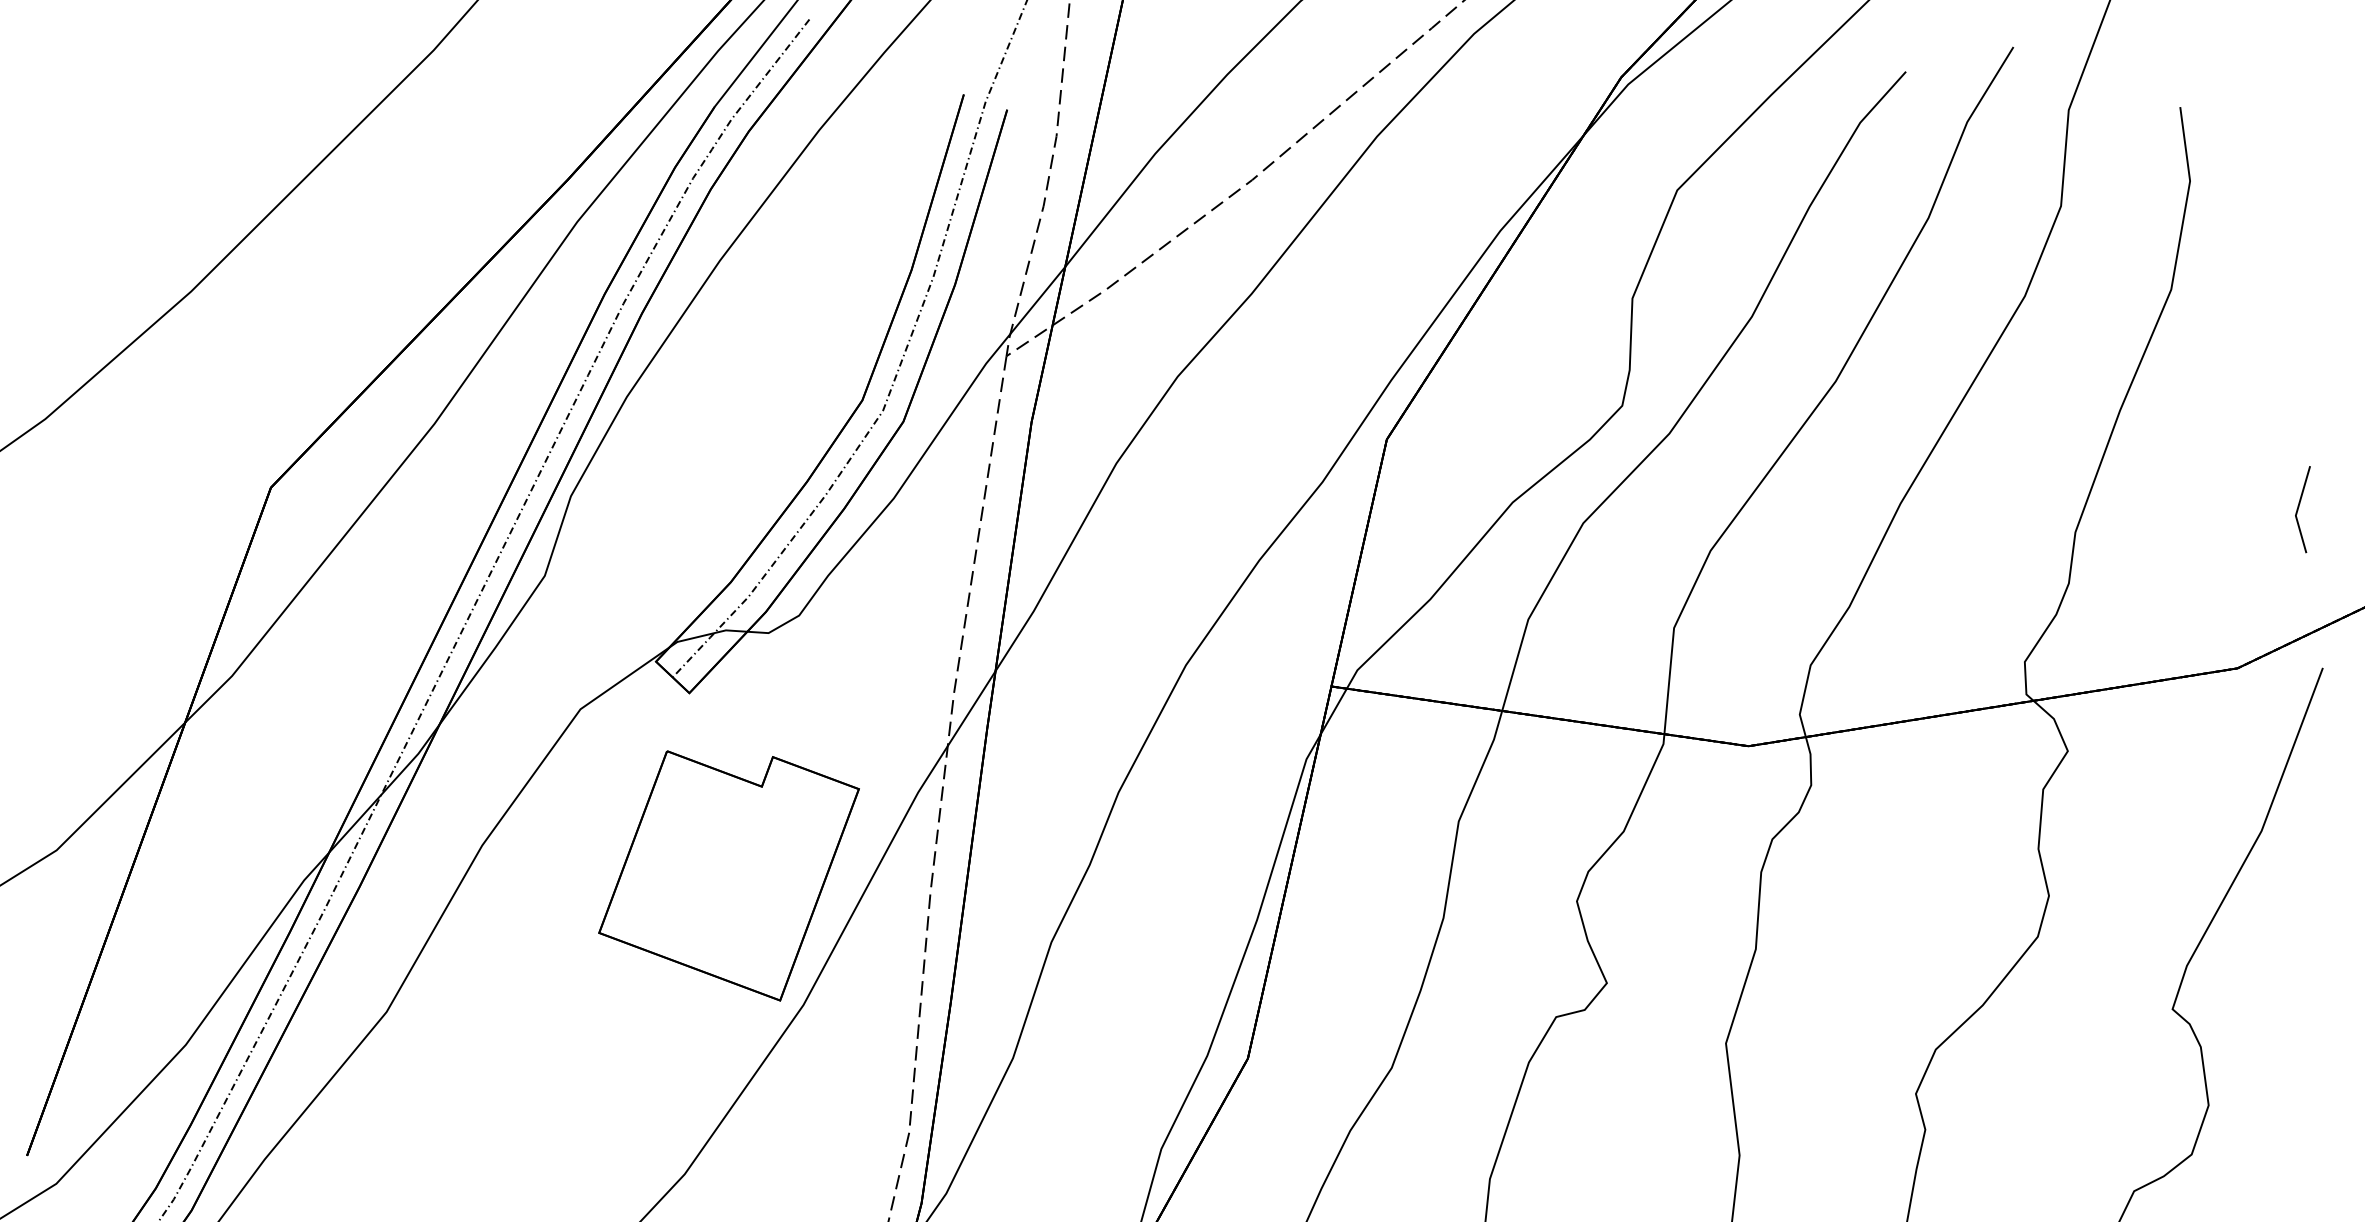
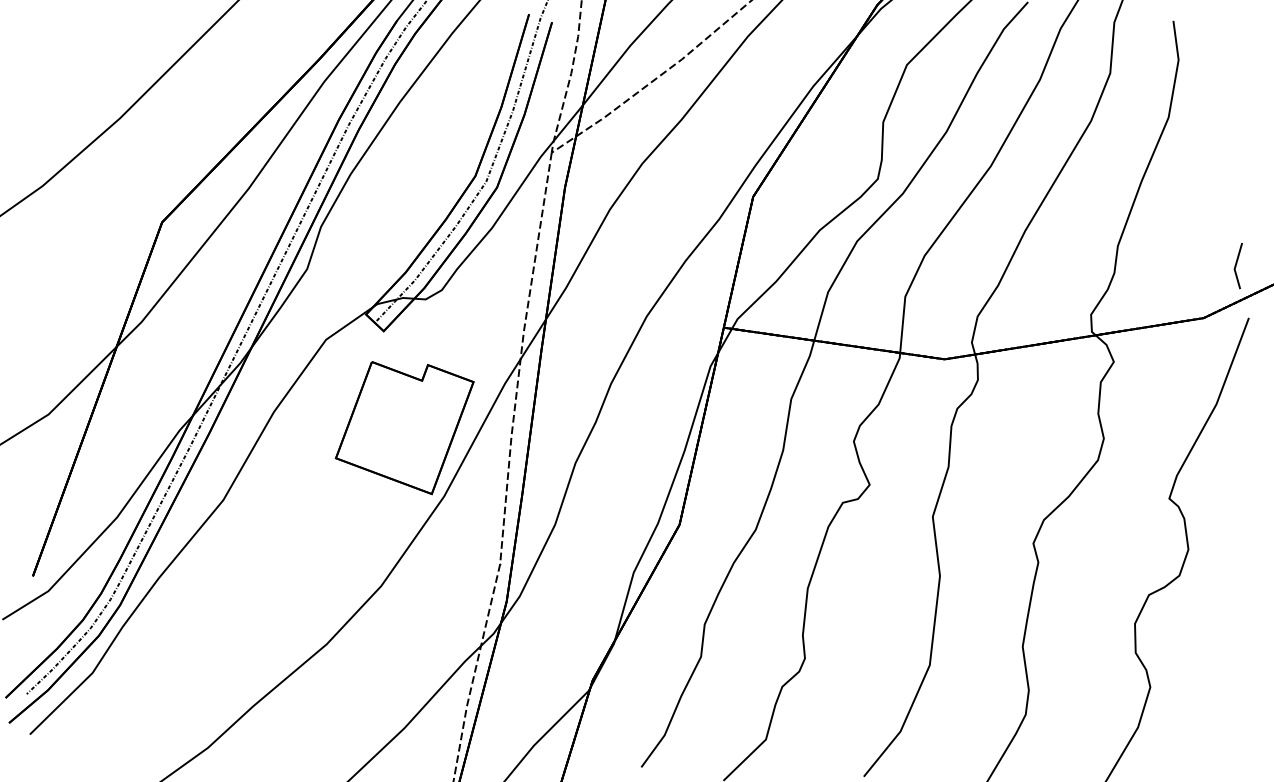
line: (2299, 508) -> (1236, 265), moved

